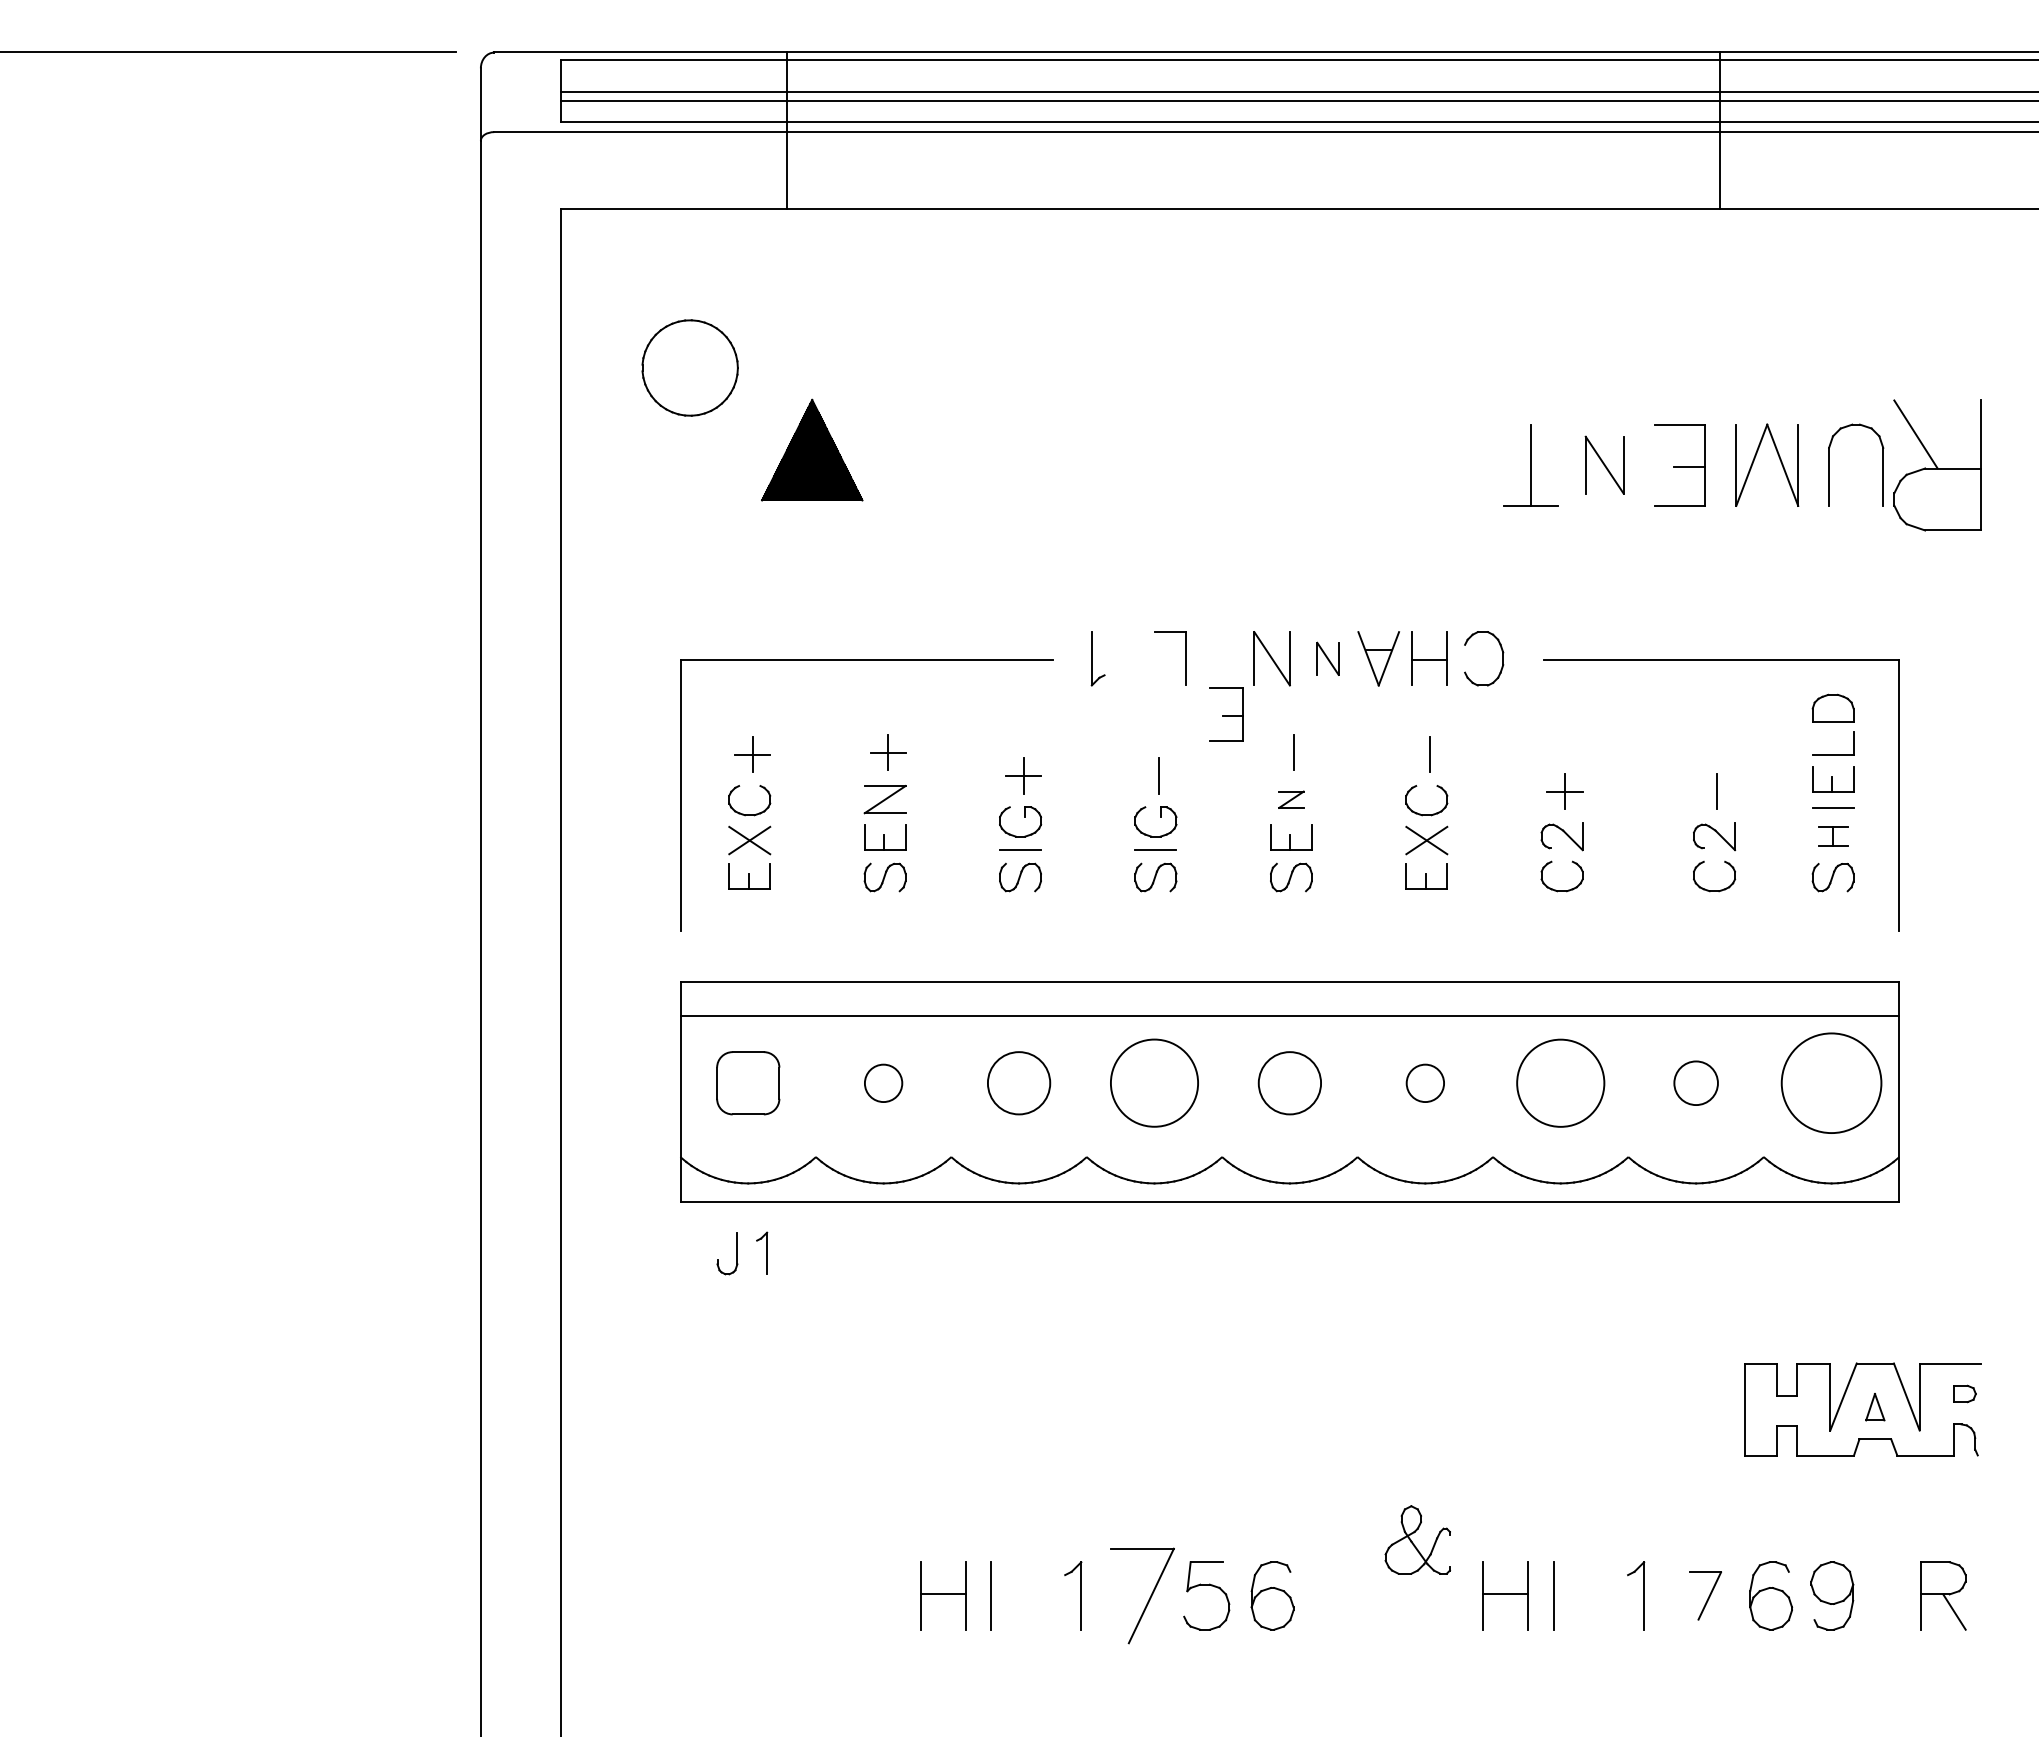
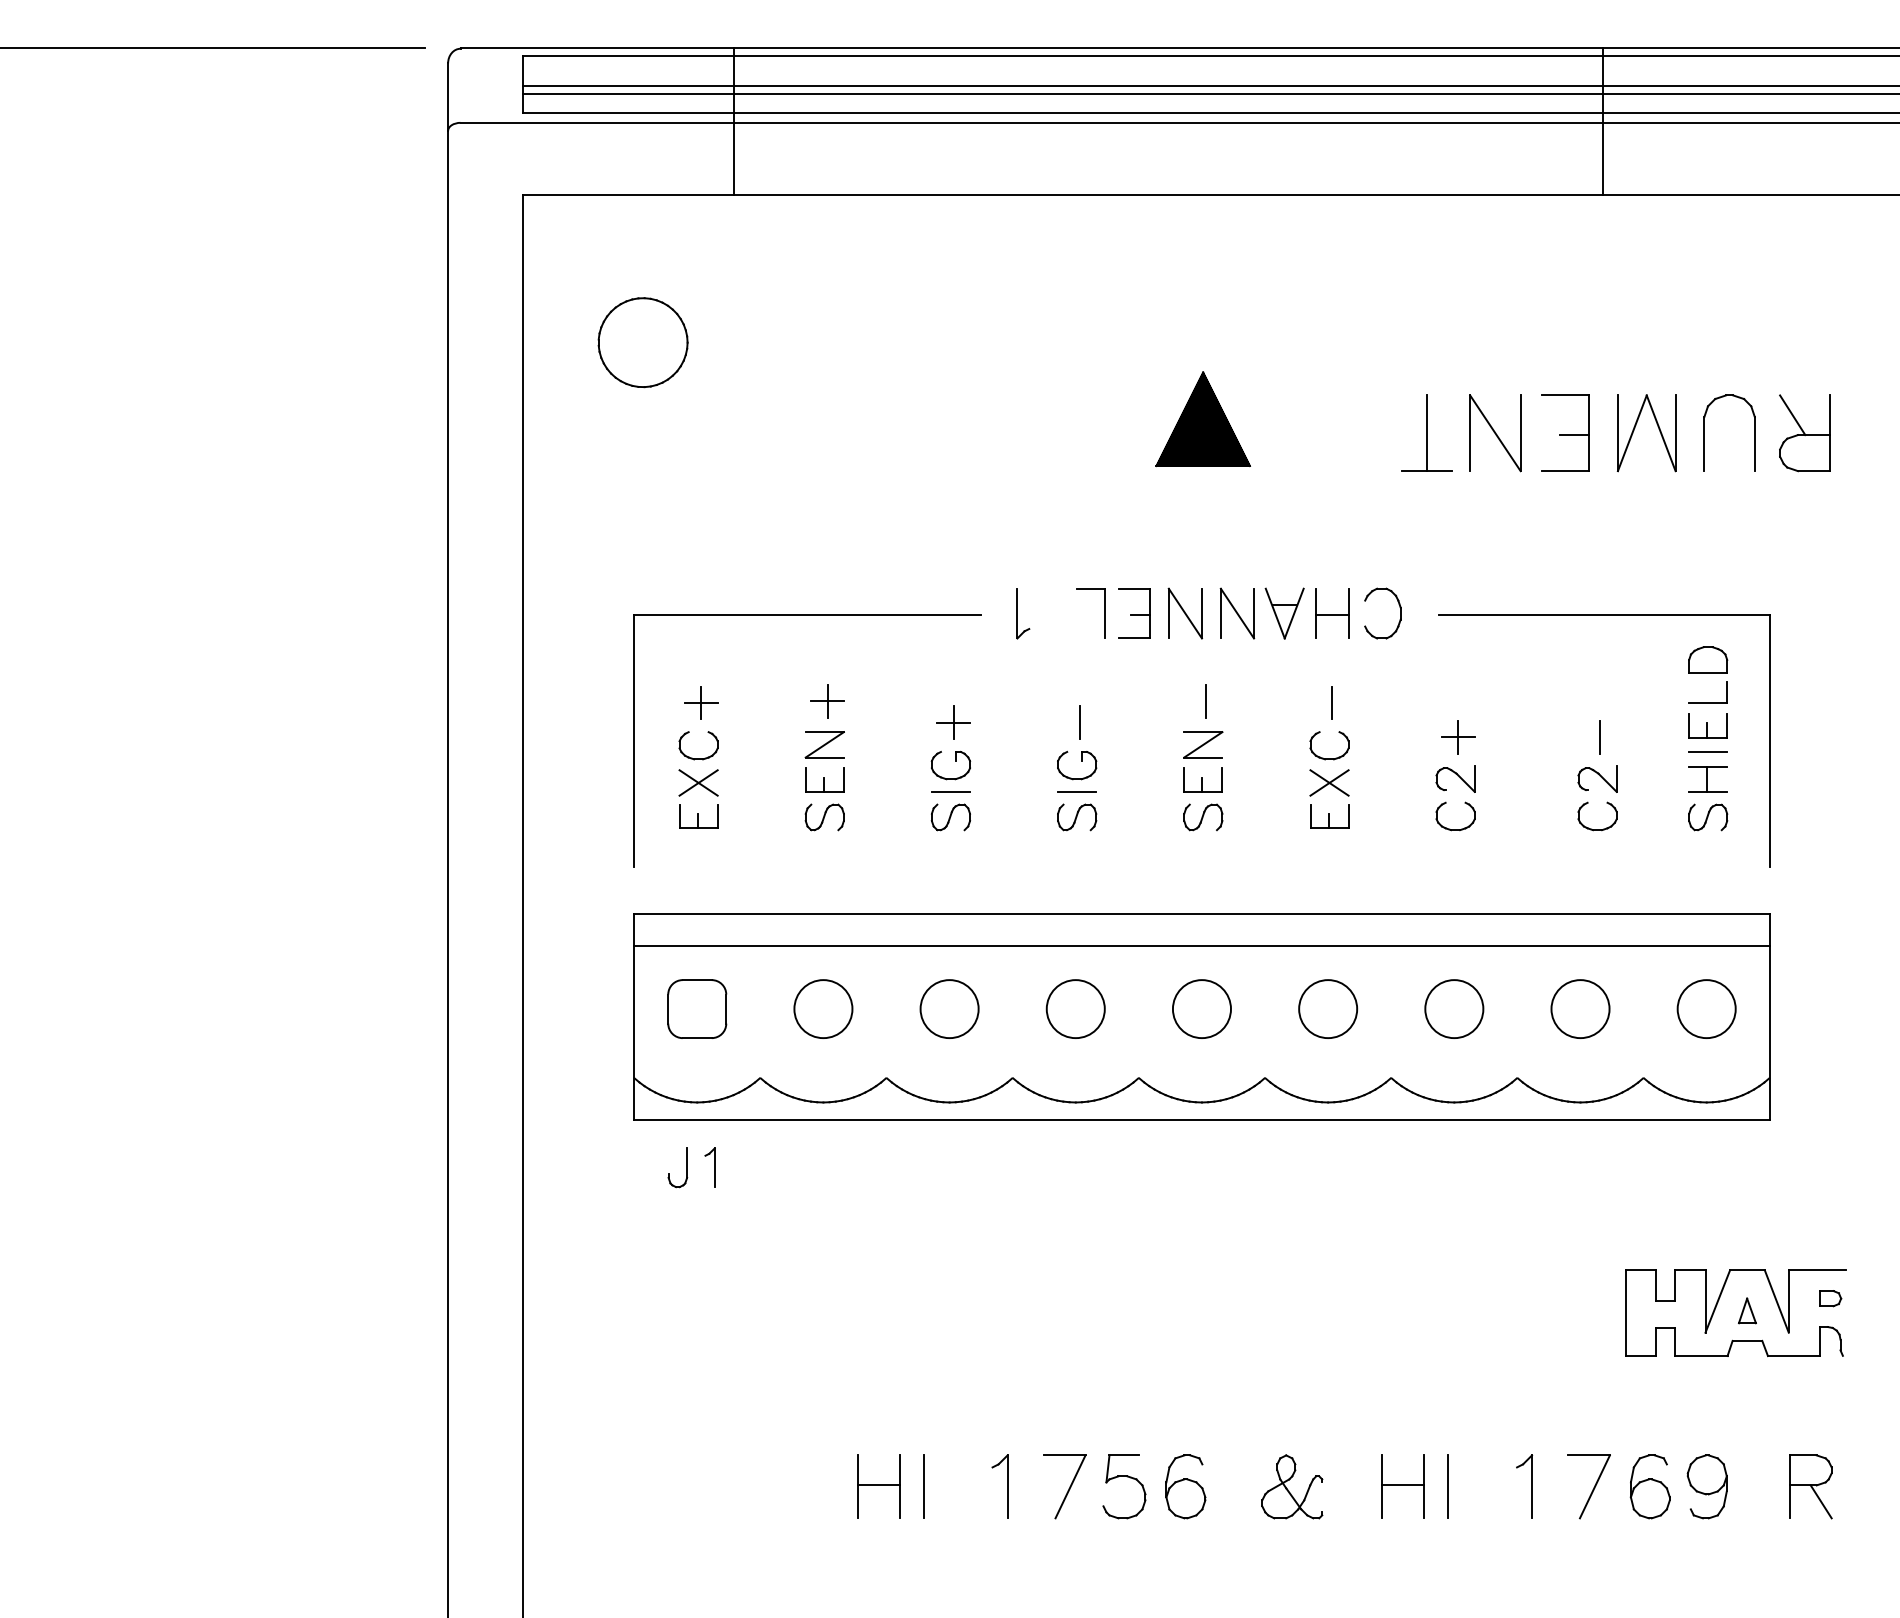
part: (812, 449) -> (1203, 418), moved
part: (1604, 464) -> (1495, 432), size x1.43
part: (1936, 464) -> (1804, 432), size x0.62
part: (1327, 658) -> (1236, 613), size x1.67
part: (1226, 714) -> (1134, 613), moved
part: (1291, 799) -> (1203, 744), size x1.67
part: (1833, 836) -> (1708, 779), size x1.43
circle: (883, 1083) -> (823, 1009), size x1.67
circle: (1154, 1083) -> (1075, 1009), size x0.71
circle: (1425, 1083) -> (1328, 1009), size x1.67
circle: (1560, 1083) -> (1454, 1009), size x0.71
circle: (1696, 1083) -> (1580, 1009), size x1.43
circle: (1831, 1083) -> (1706, 1009), size x0.62
part: (1417, 1539) -> (1291, 1486), moved
part: (1142, 1595) -> (1064, 1486), size x0.71
part: (1705, 1595) -> (1589, 1486), size x1.43

